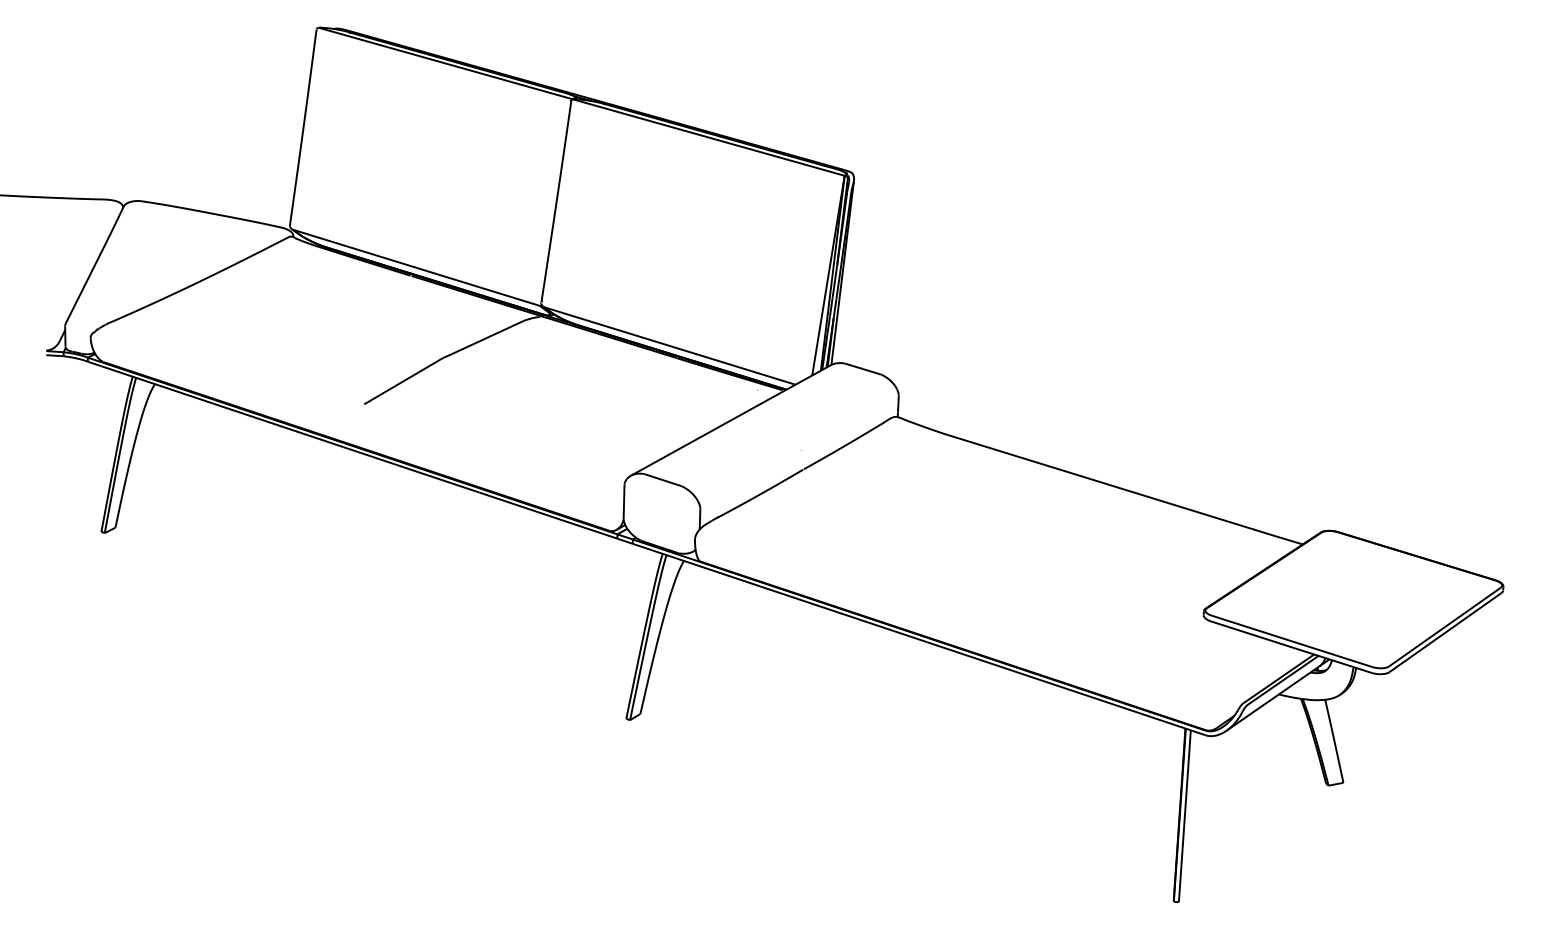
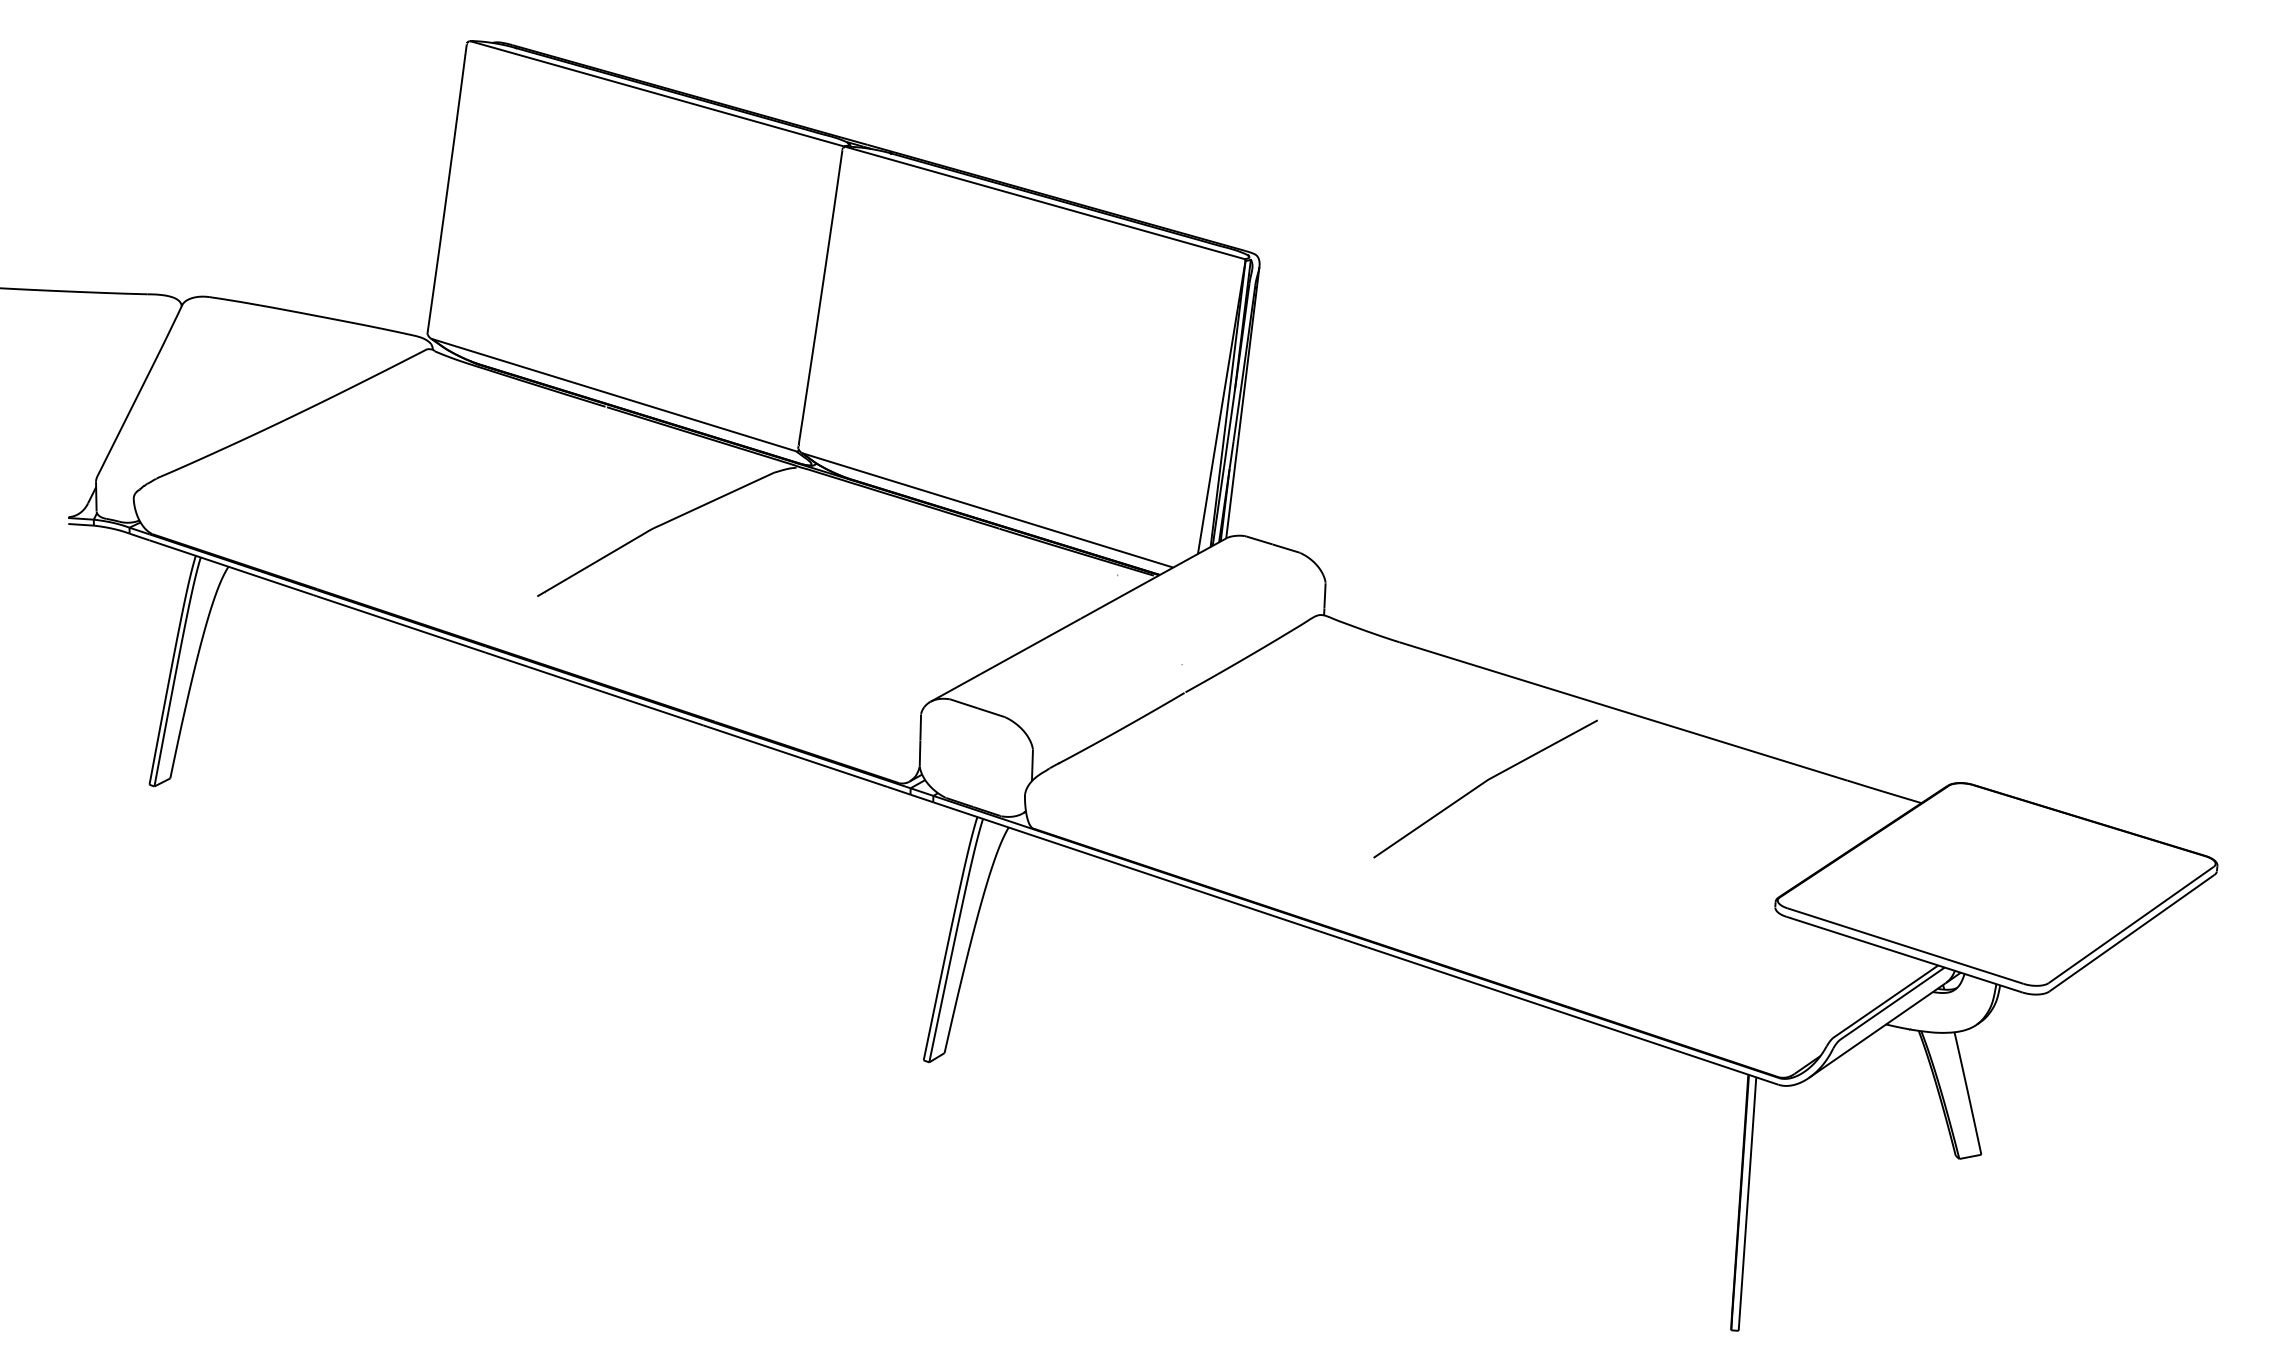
line: (1005, 532) -> (1482, 785), added

